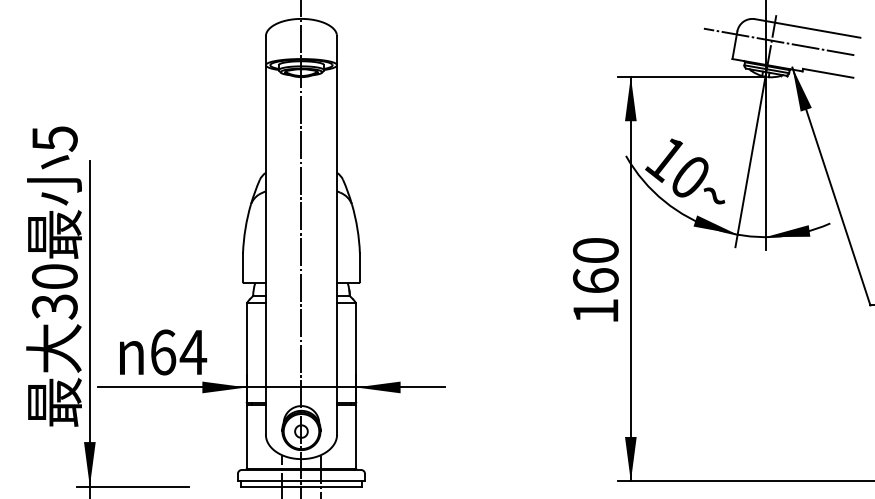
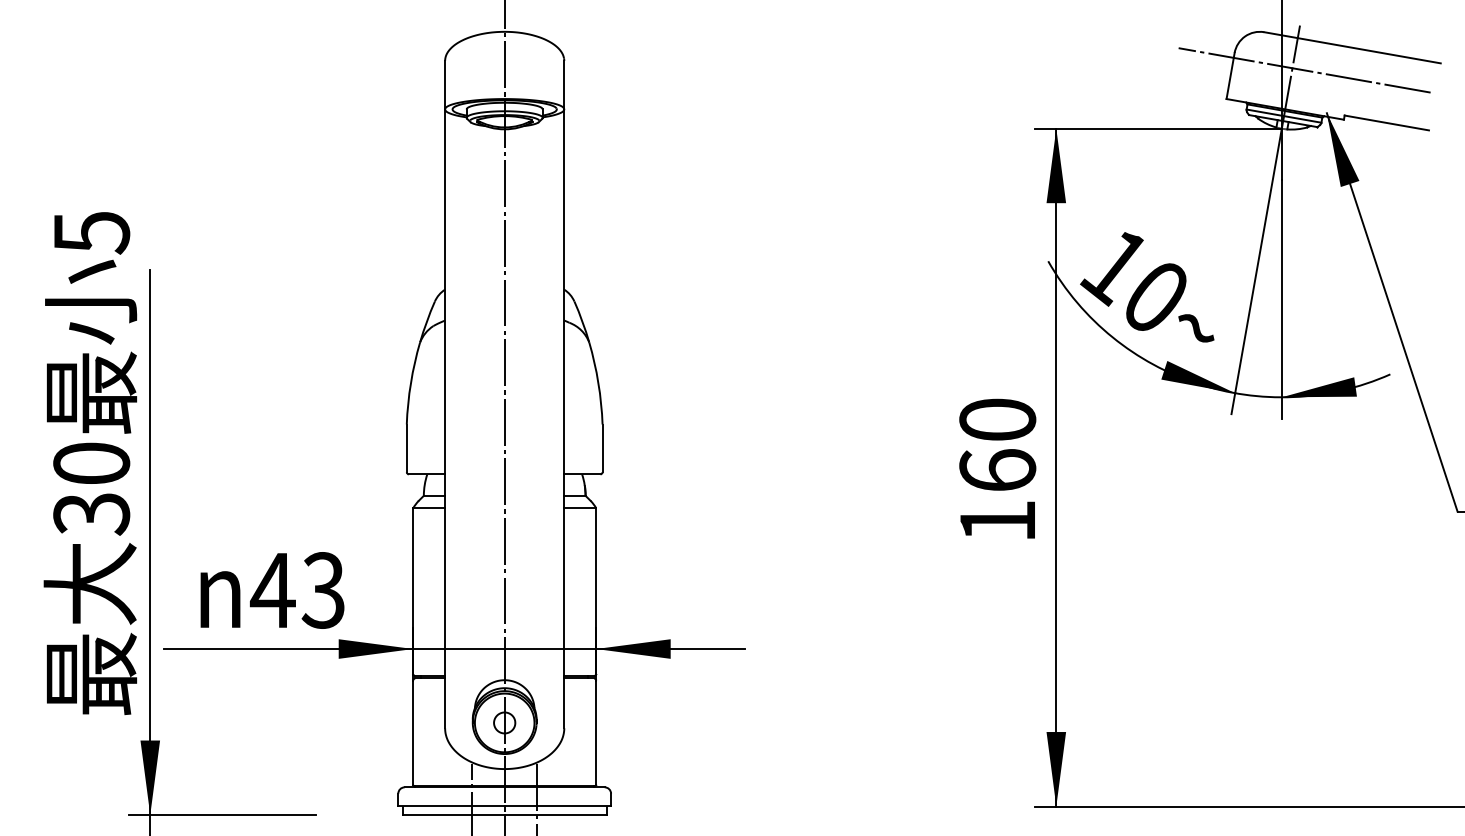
text: (178, 352) -> (298, 590), 64 -> 43

